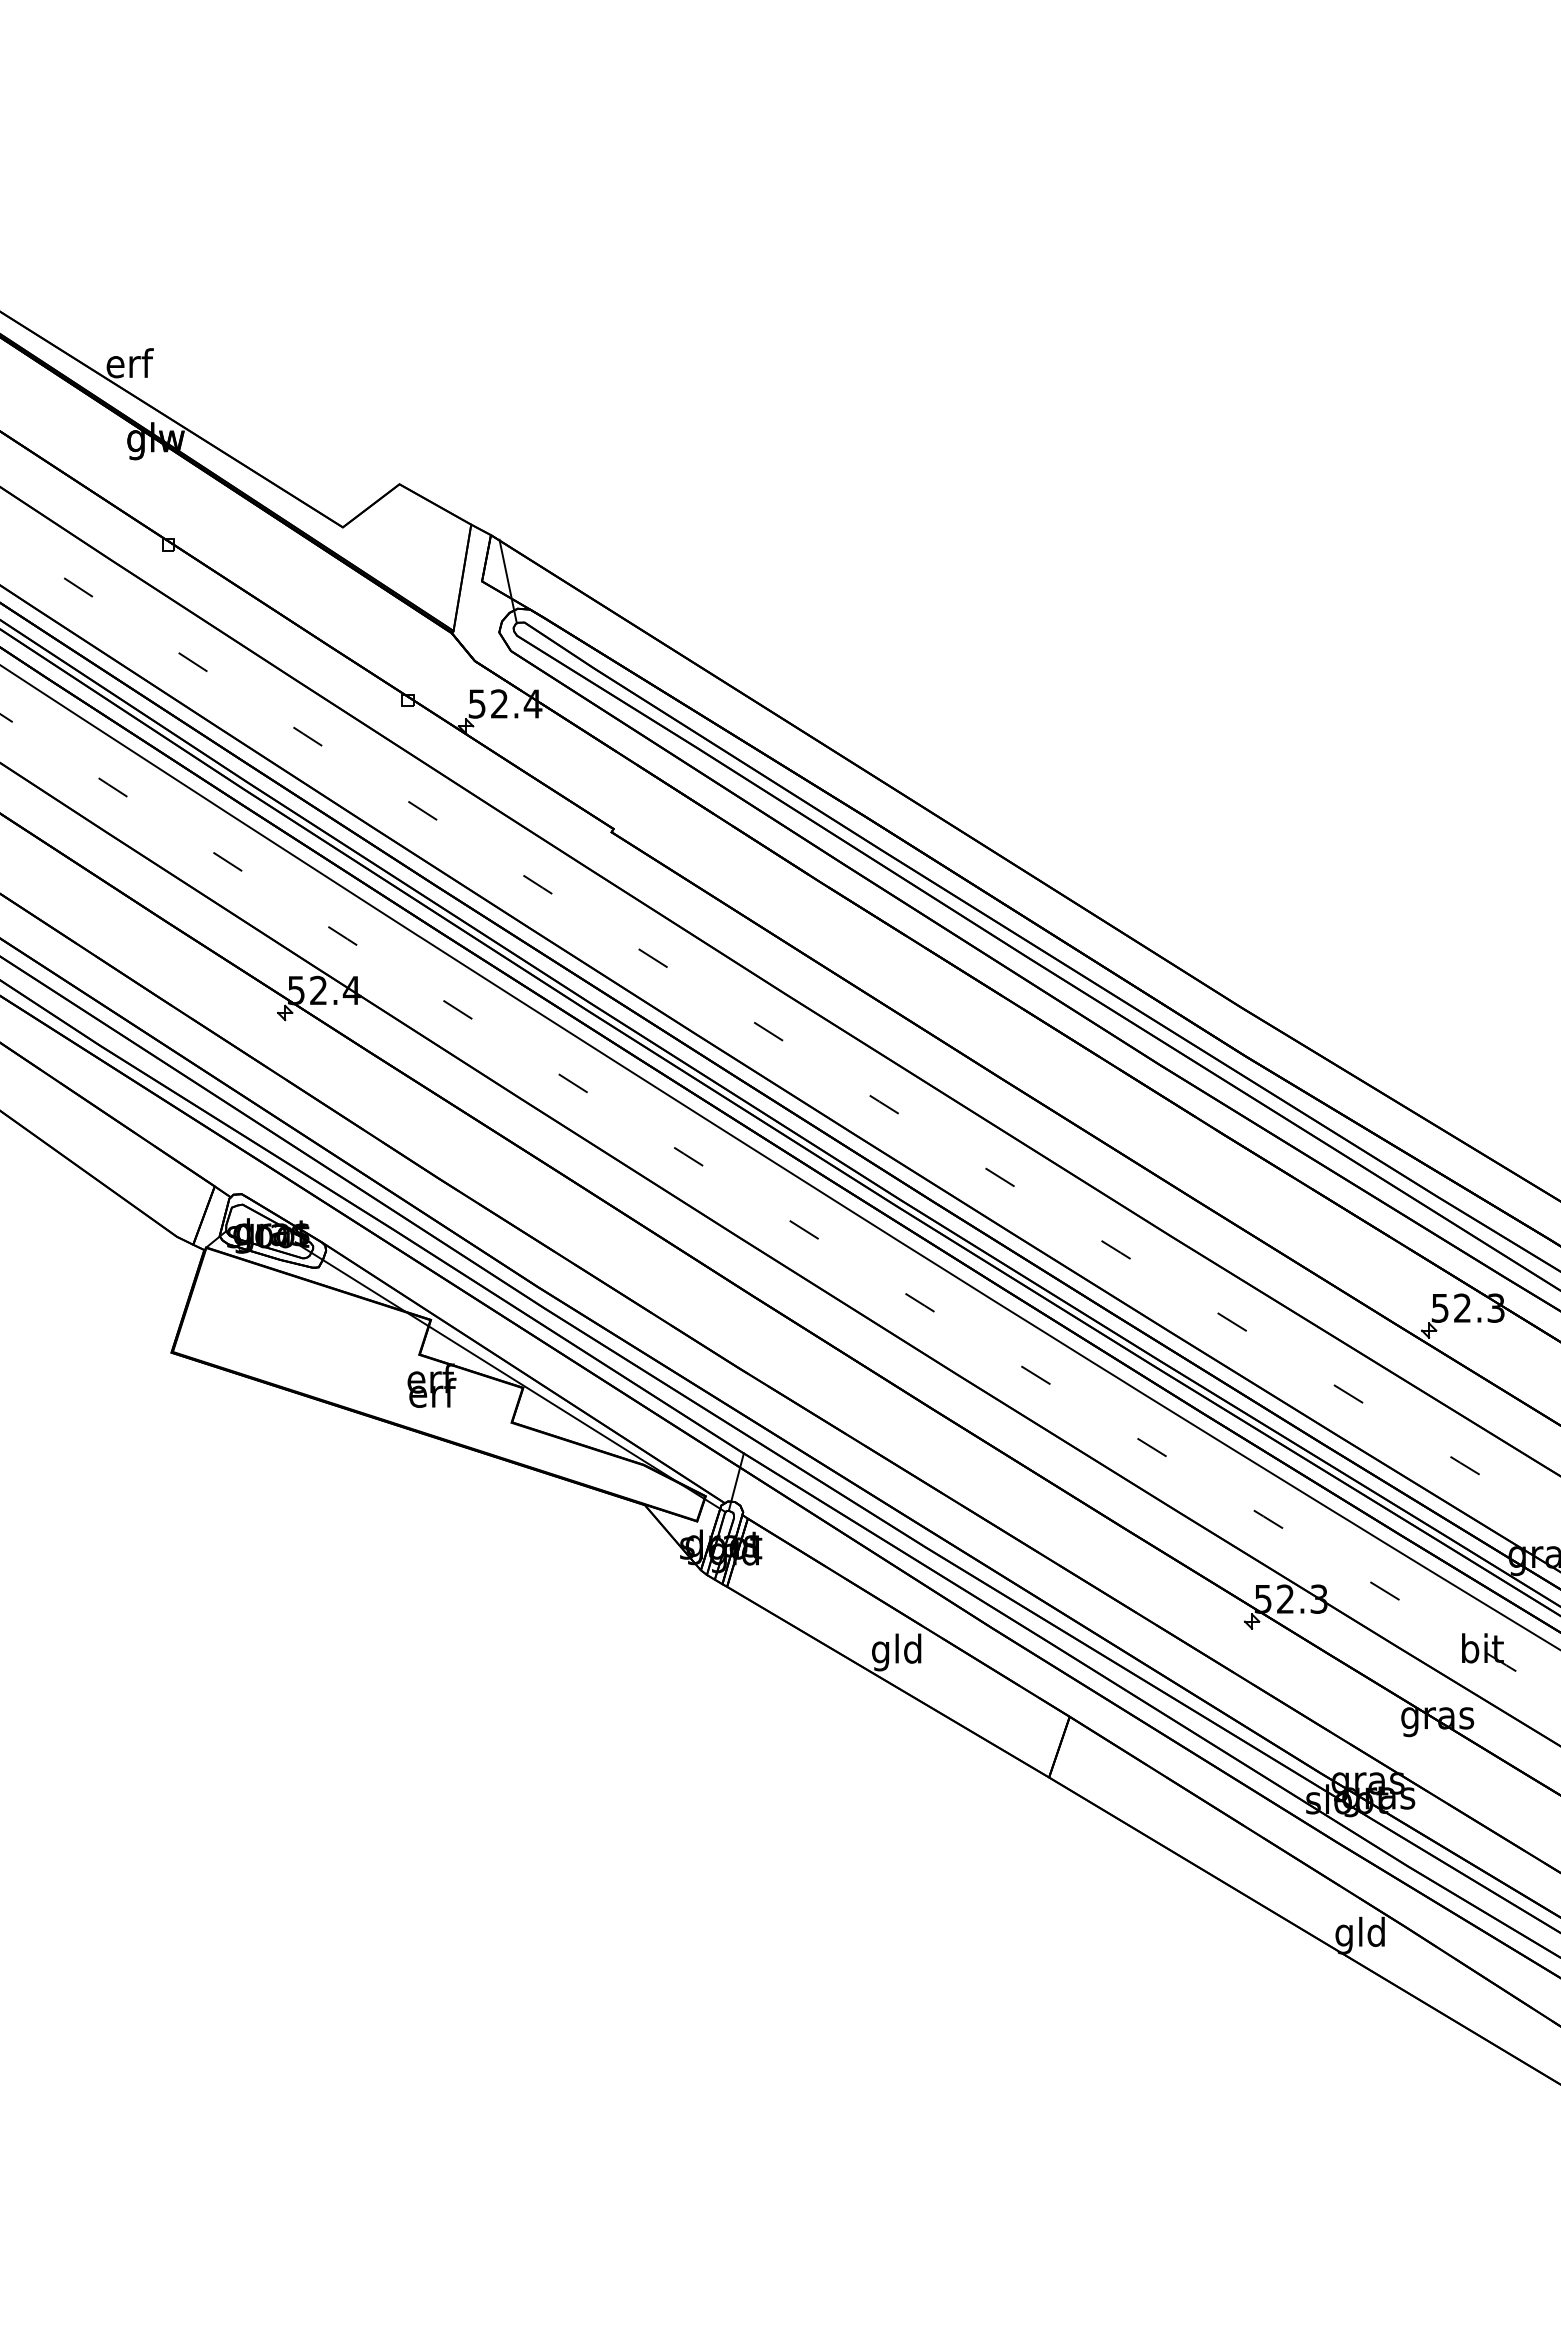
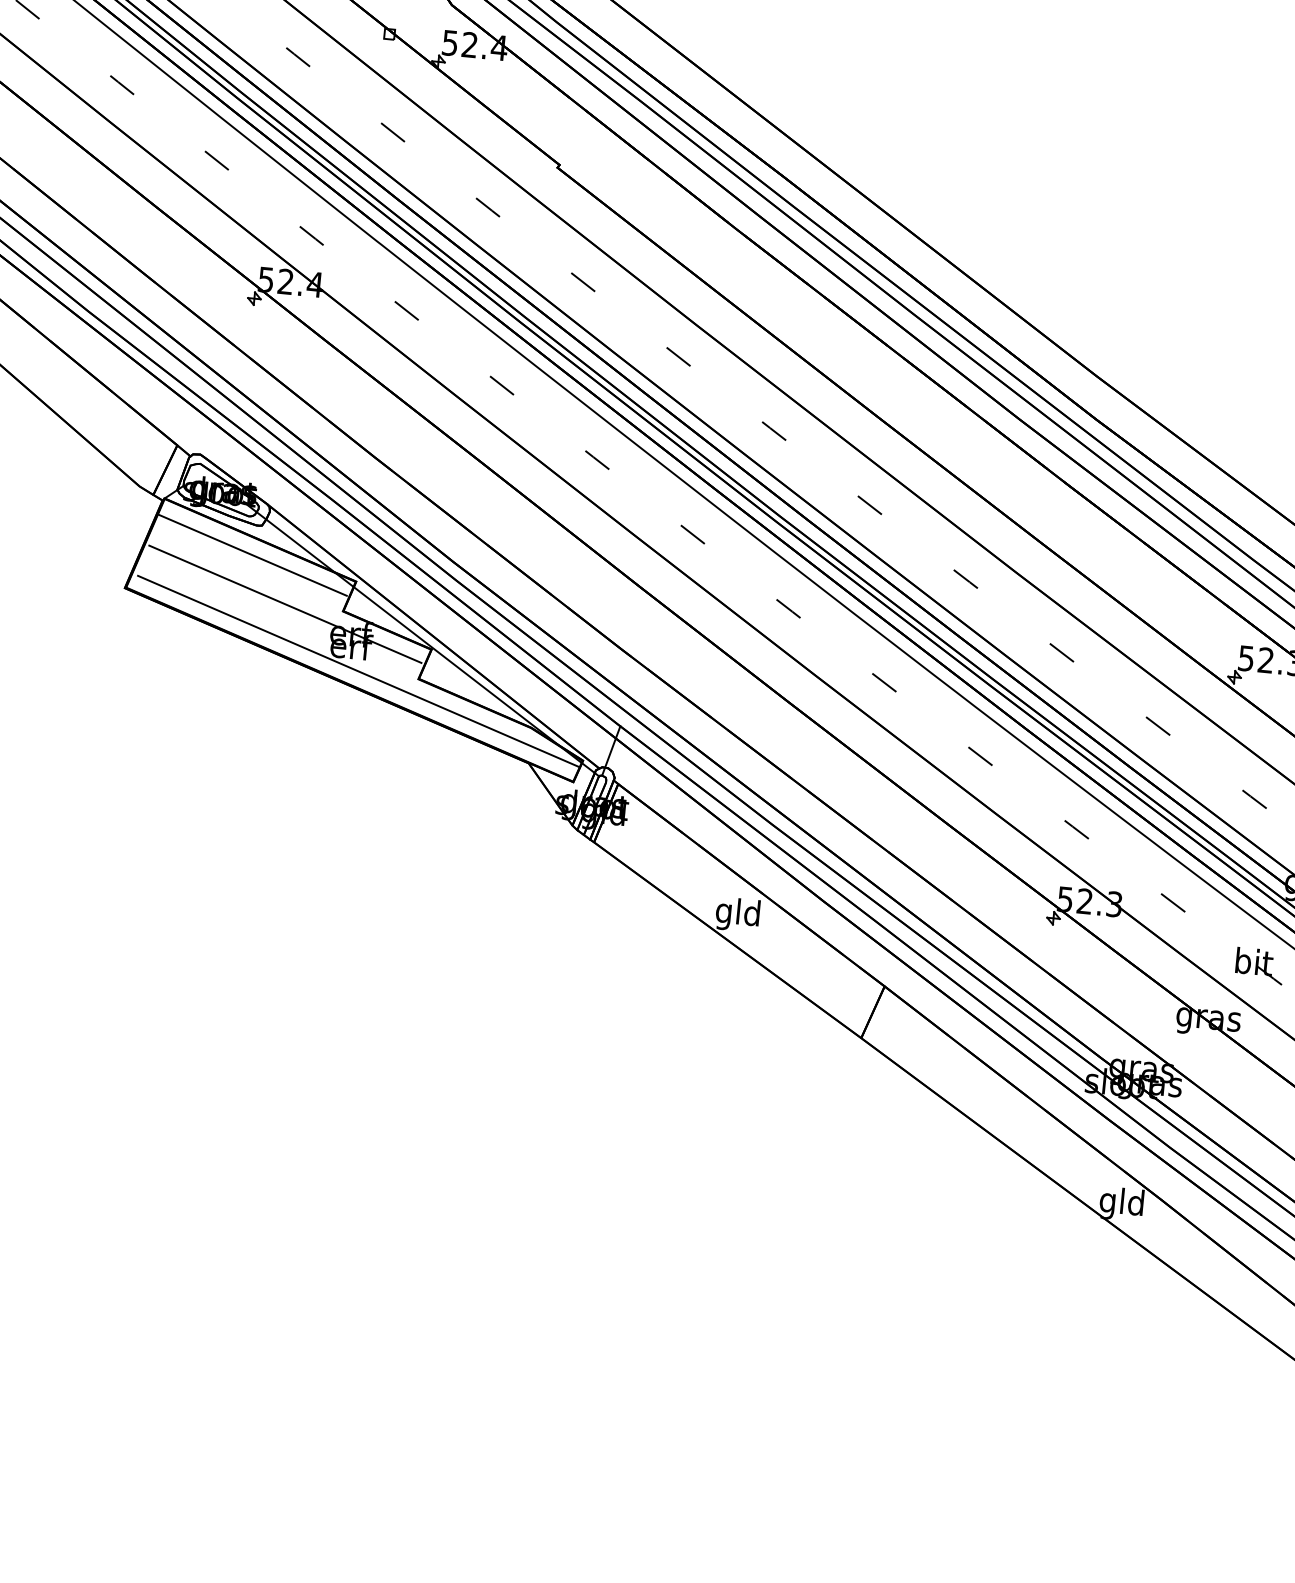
line: (311, 1301) -> (252, 555), added
line: (353, 1353) -> (285, 604), added
line: (442, 1420) -> (357, 671), added

